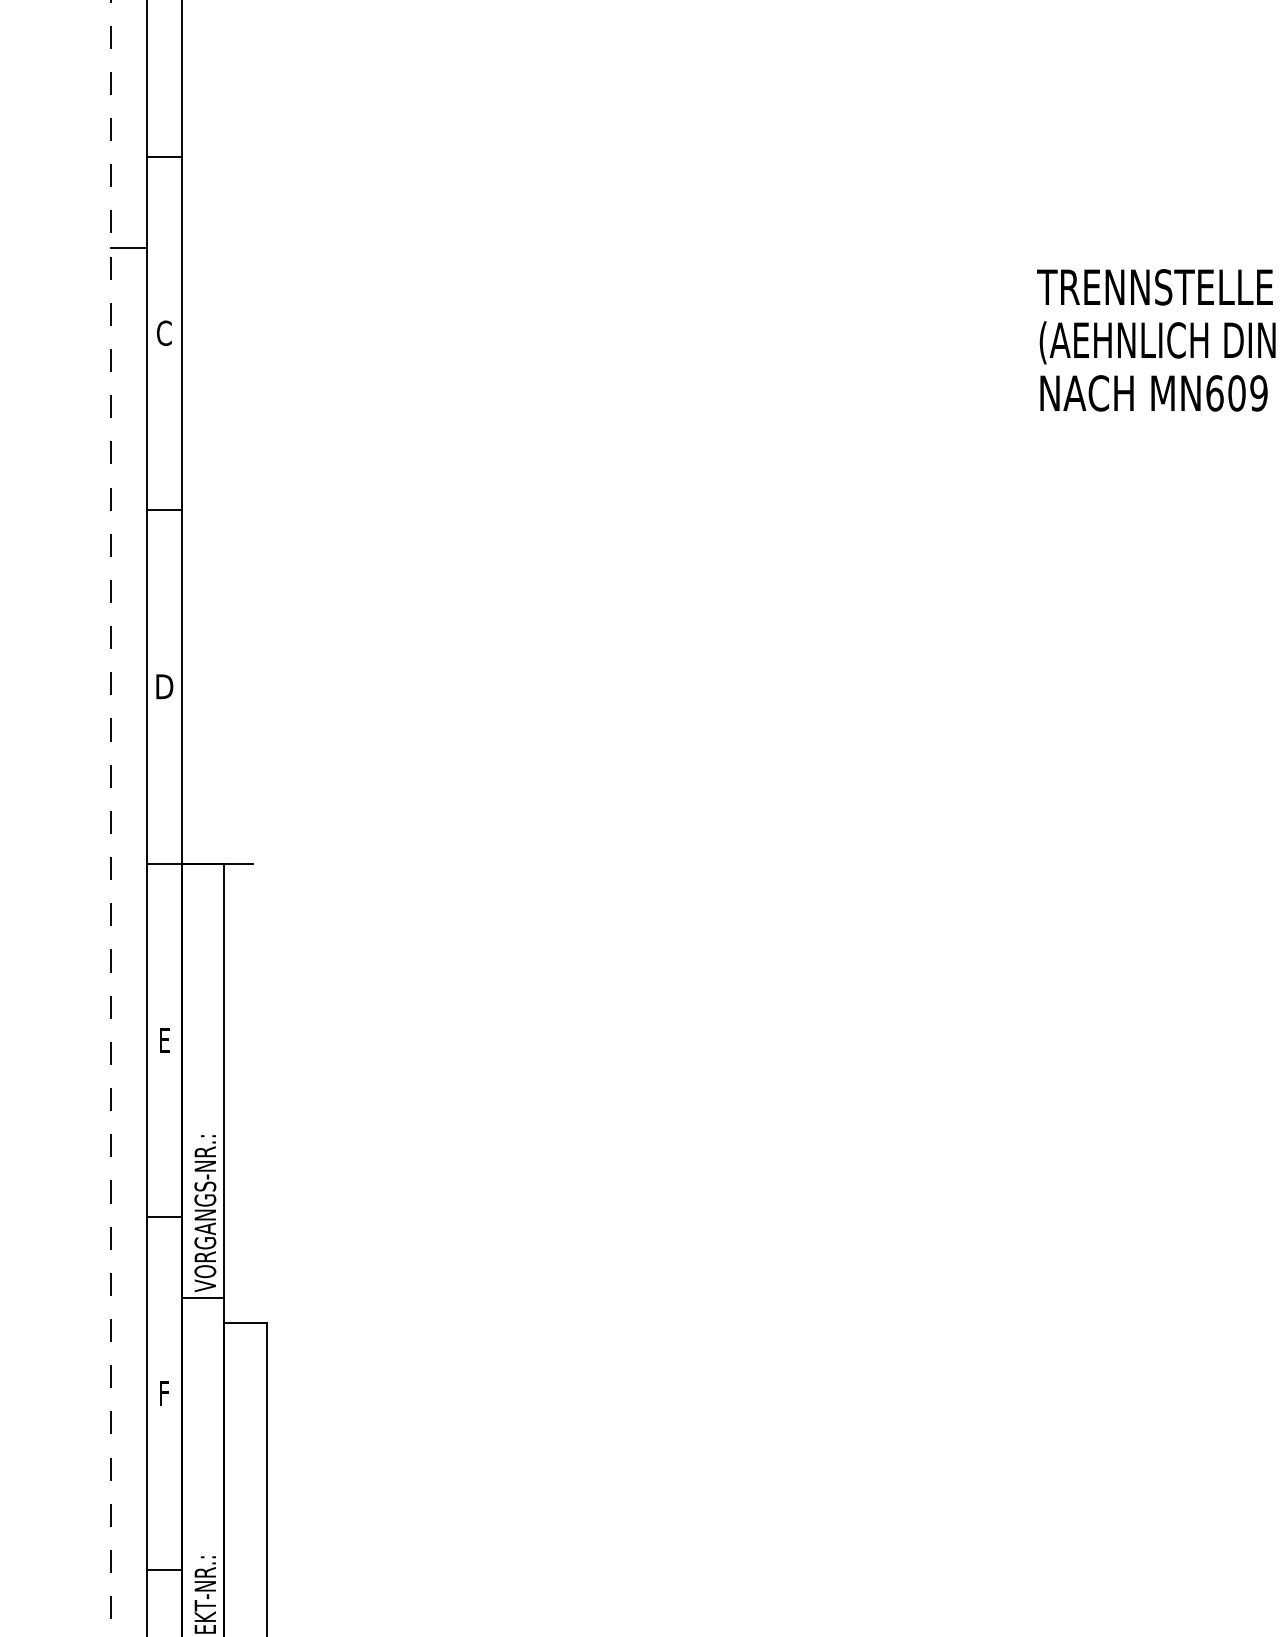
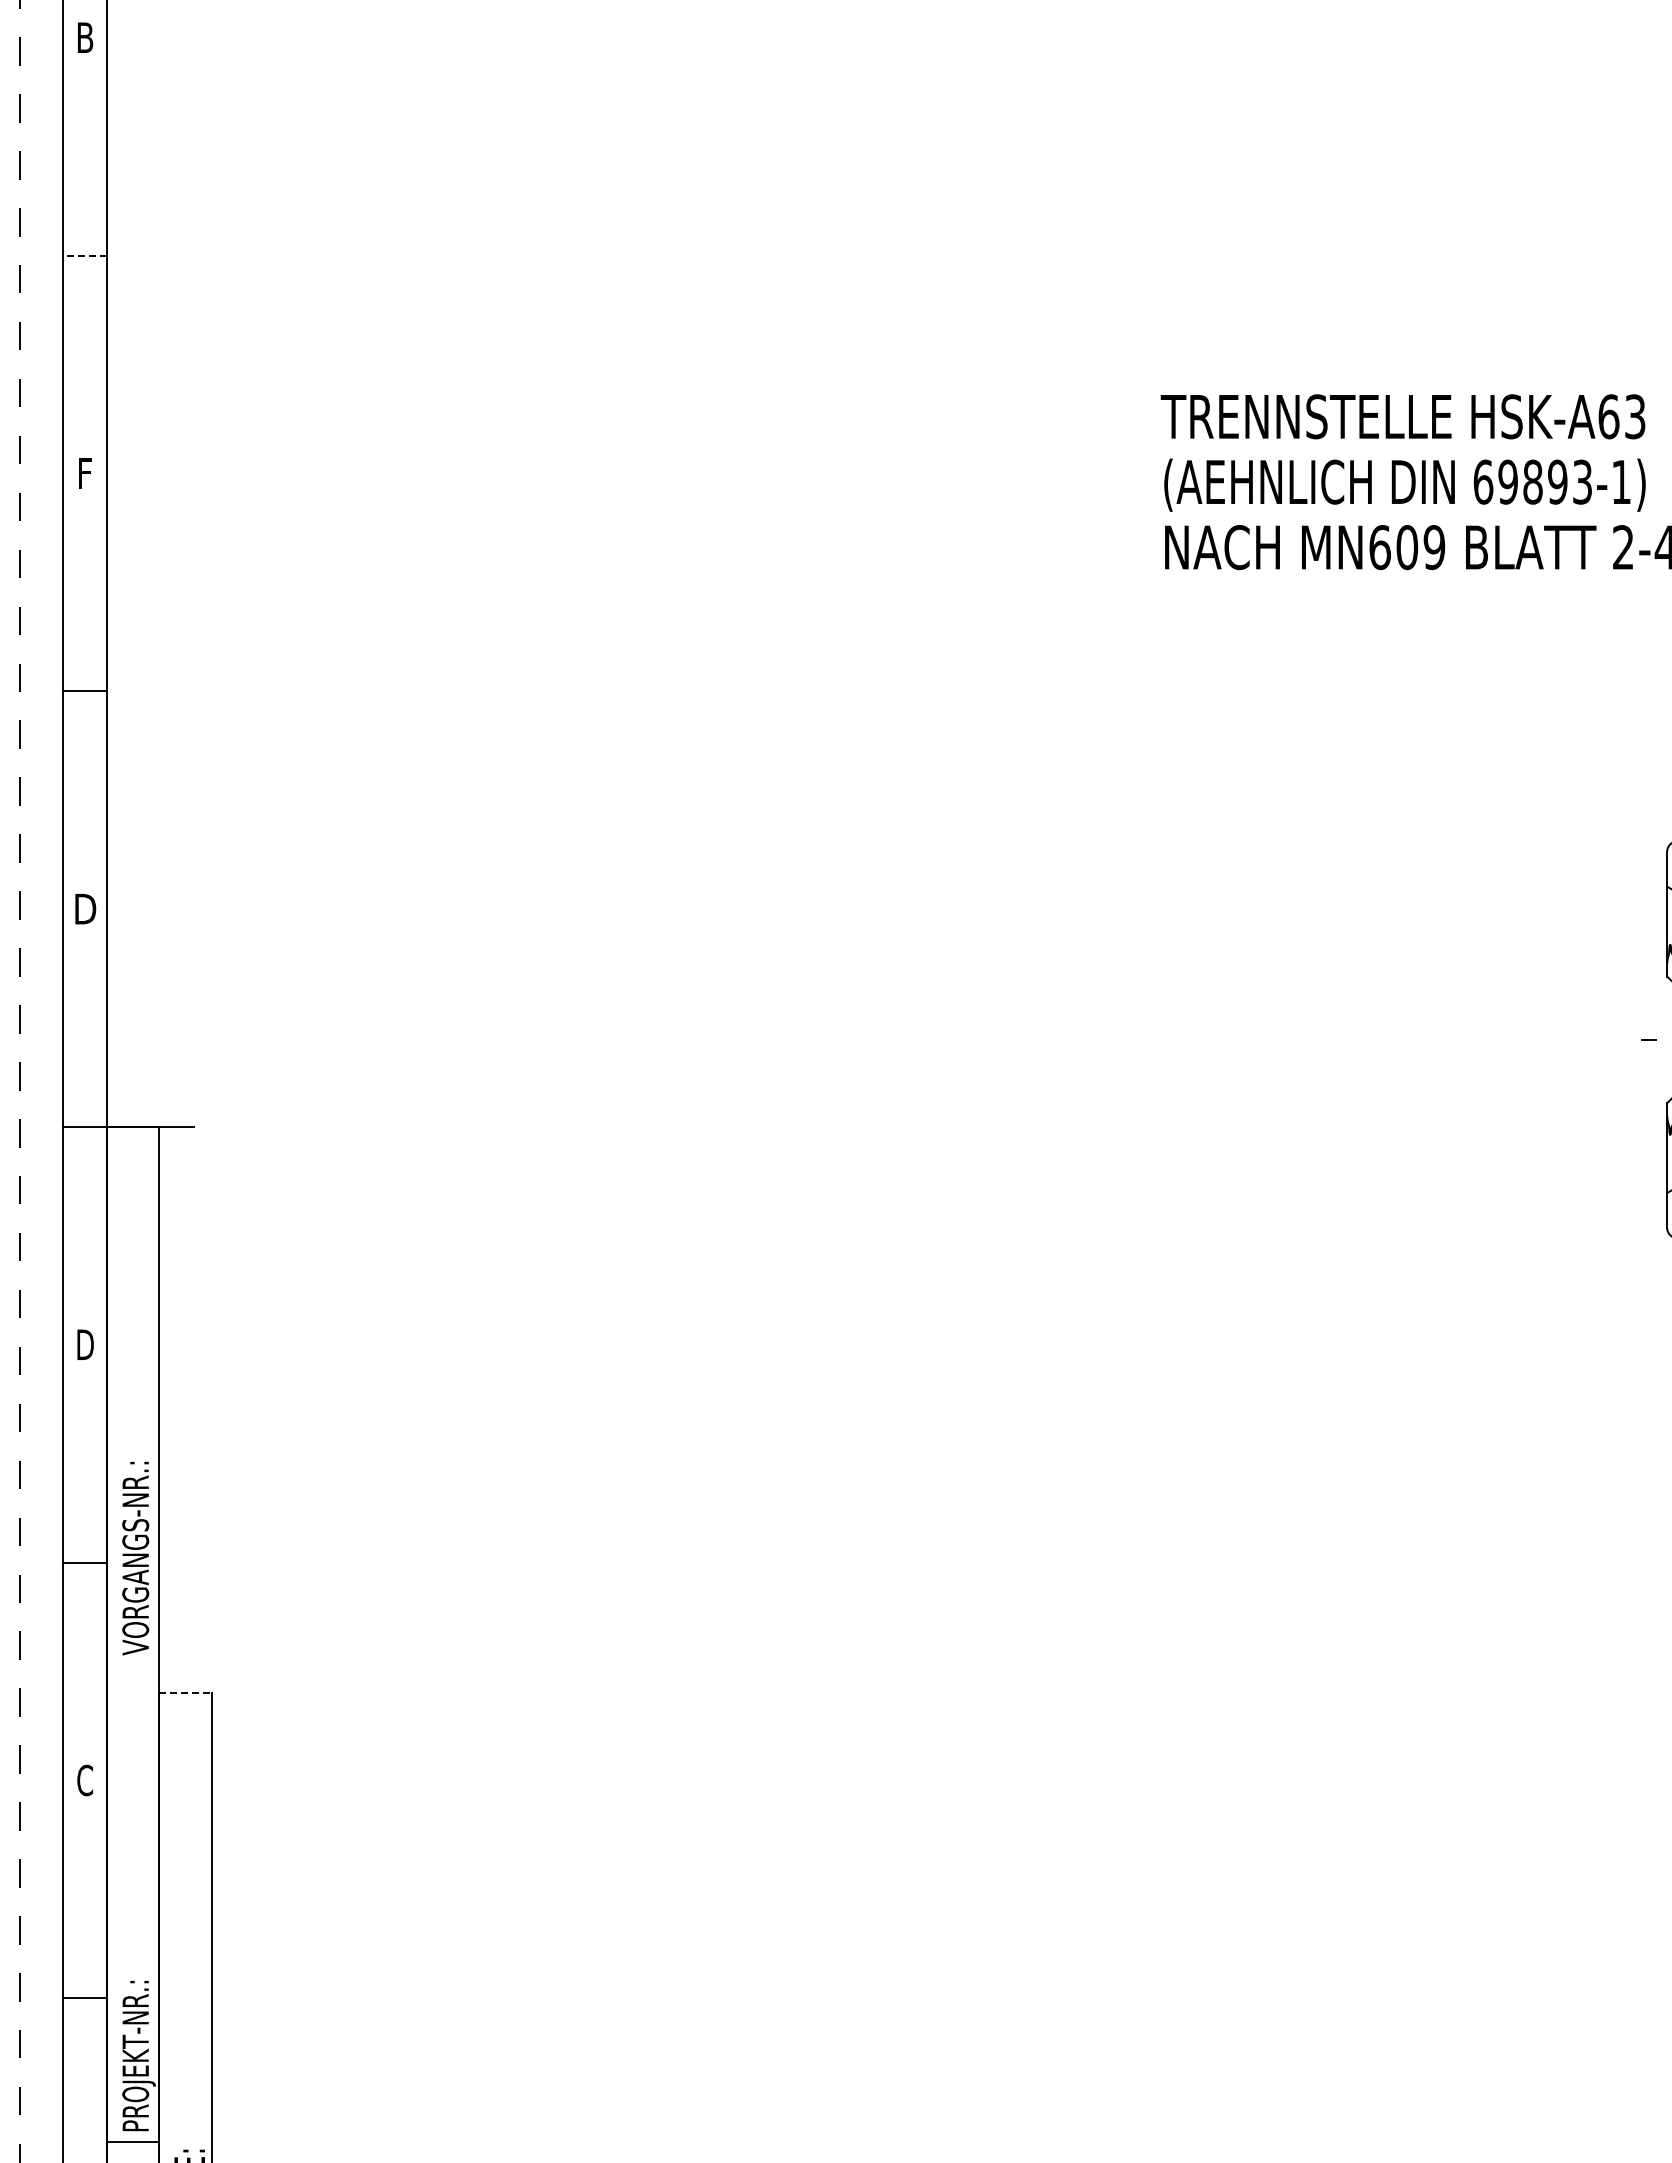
line: (164, 156) -> (85, 255), solid -> dashed
line: (128, 248) -> (41, 368), removed
text: (164, 333) -> (85, 473), C -> F
text: (164, 1039) -> (85, 1344), E -> D
line: (202, 1297) -> (132, 1662), removed
line: (245, 1323) -> (185, 1693), solid -> dashed
text: (164, 1393) -> (85, 1780), F -> C

